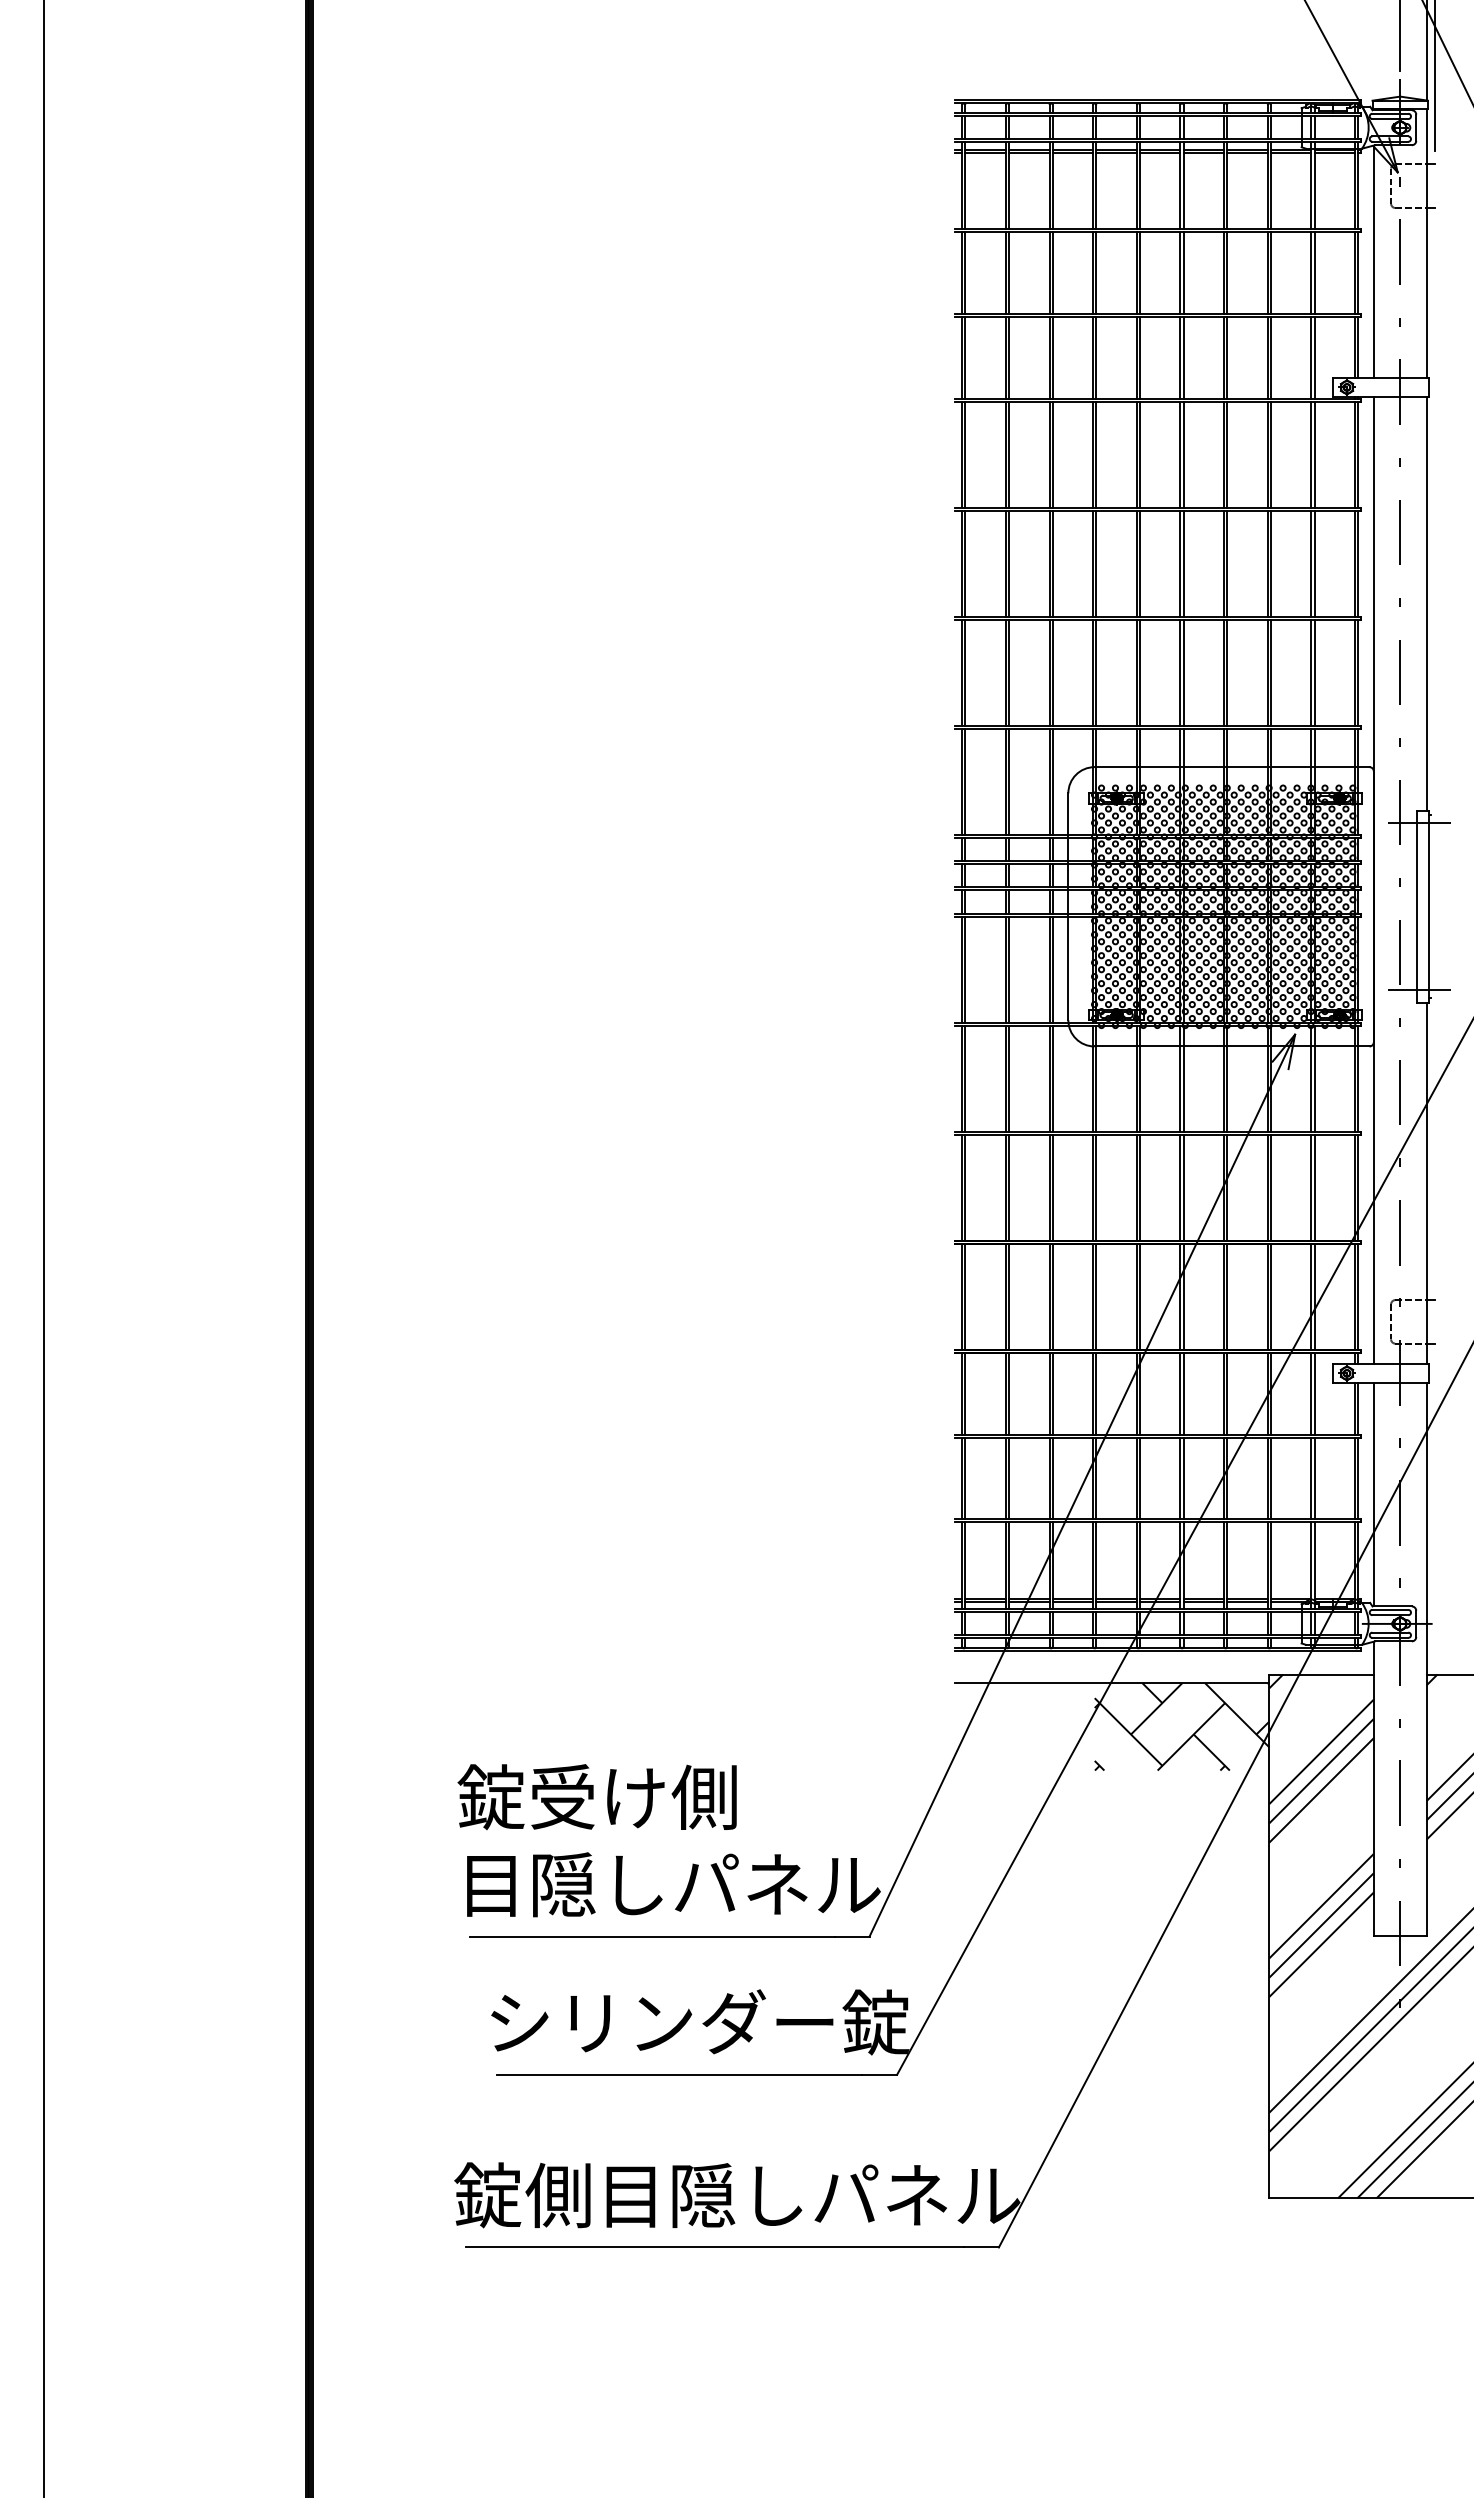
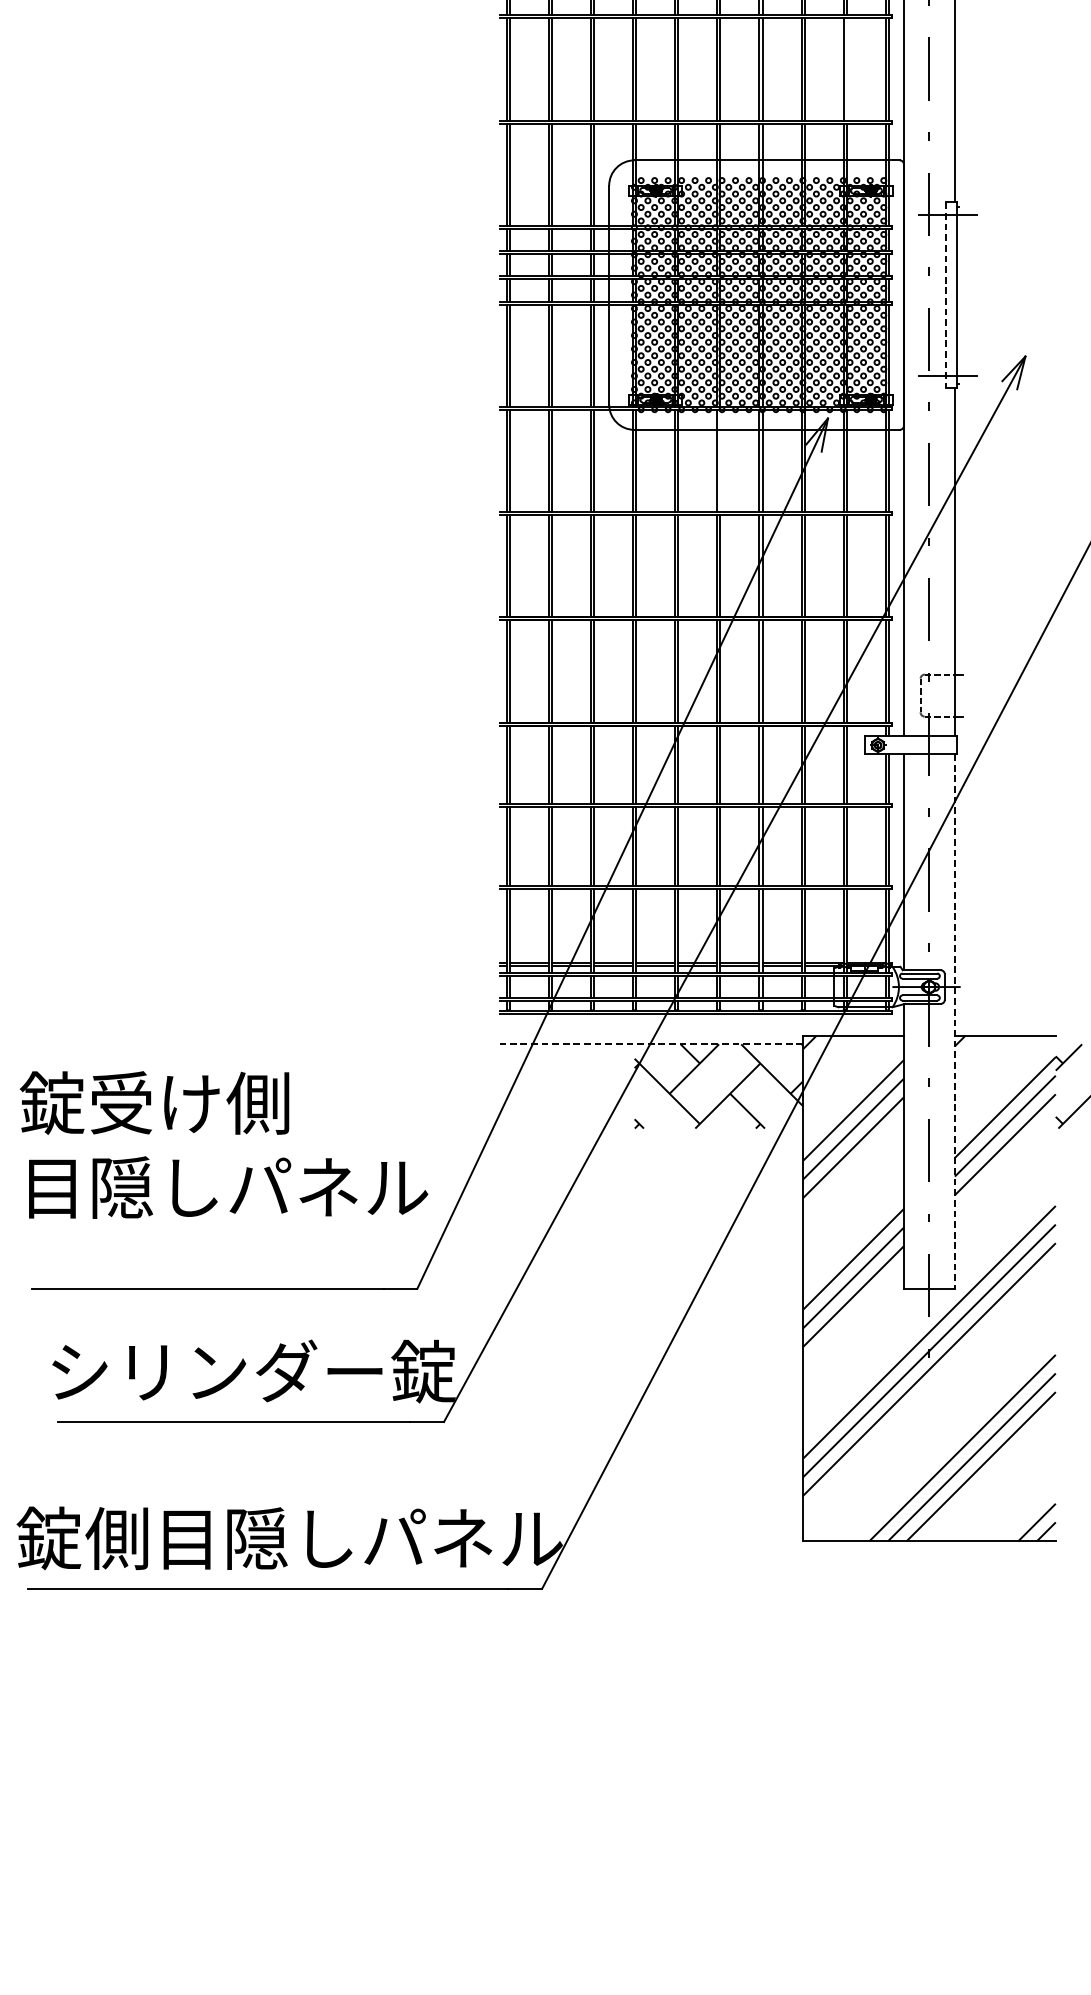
line: (1314, 672) -> (846, 69), removed
line: (1417, 907) -> (946, 295), solid -> dashed
line: (1183, 1078) -> (720, 460), removed
line: (1426, 1659) -> (954, 1021), solid -> dashed
line: (1111, 1683) -> (650, 1044), solid -> dashed
text: (668, 1840) -> (223, 1144), moved

